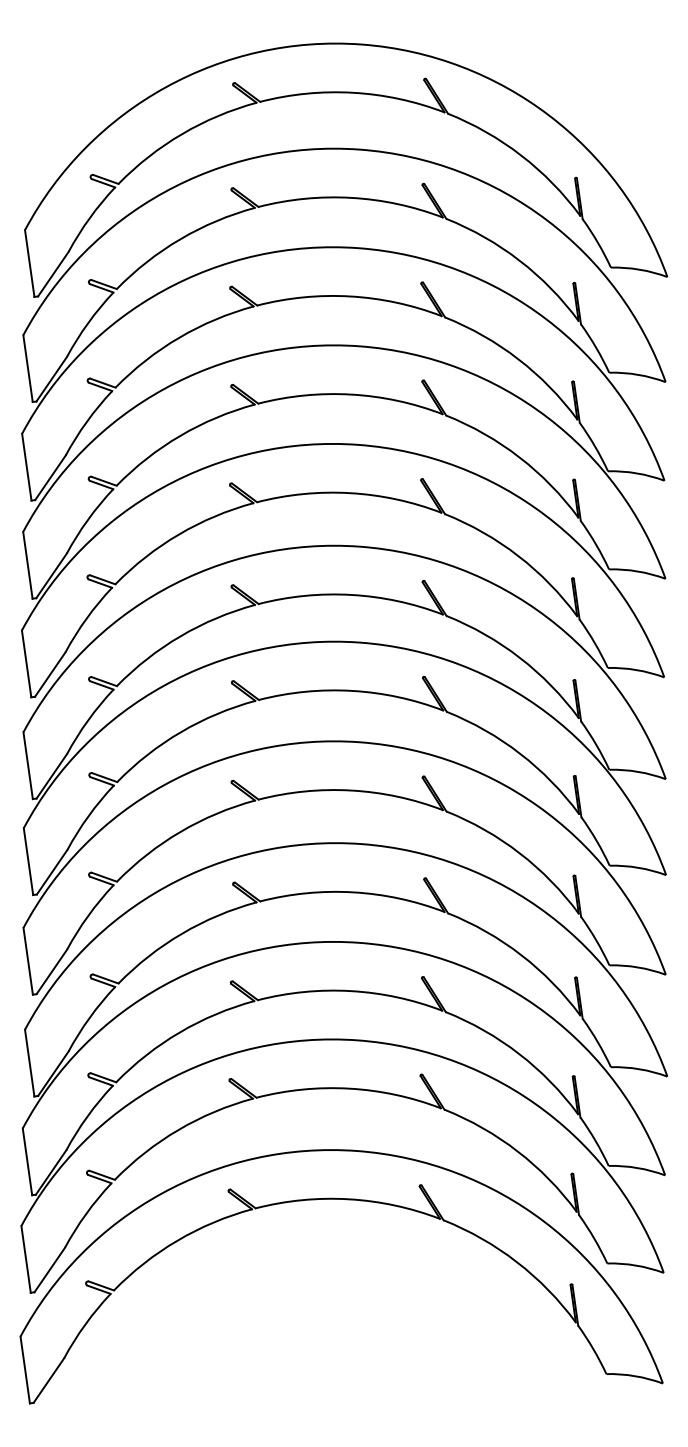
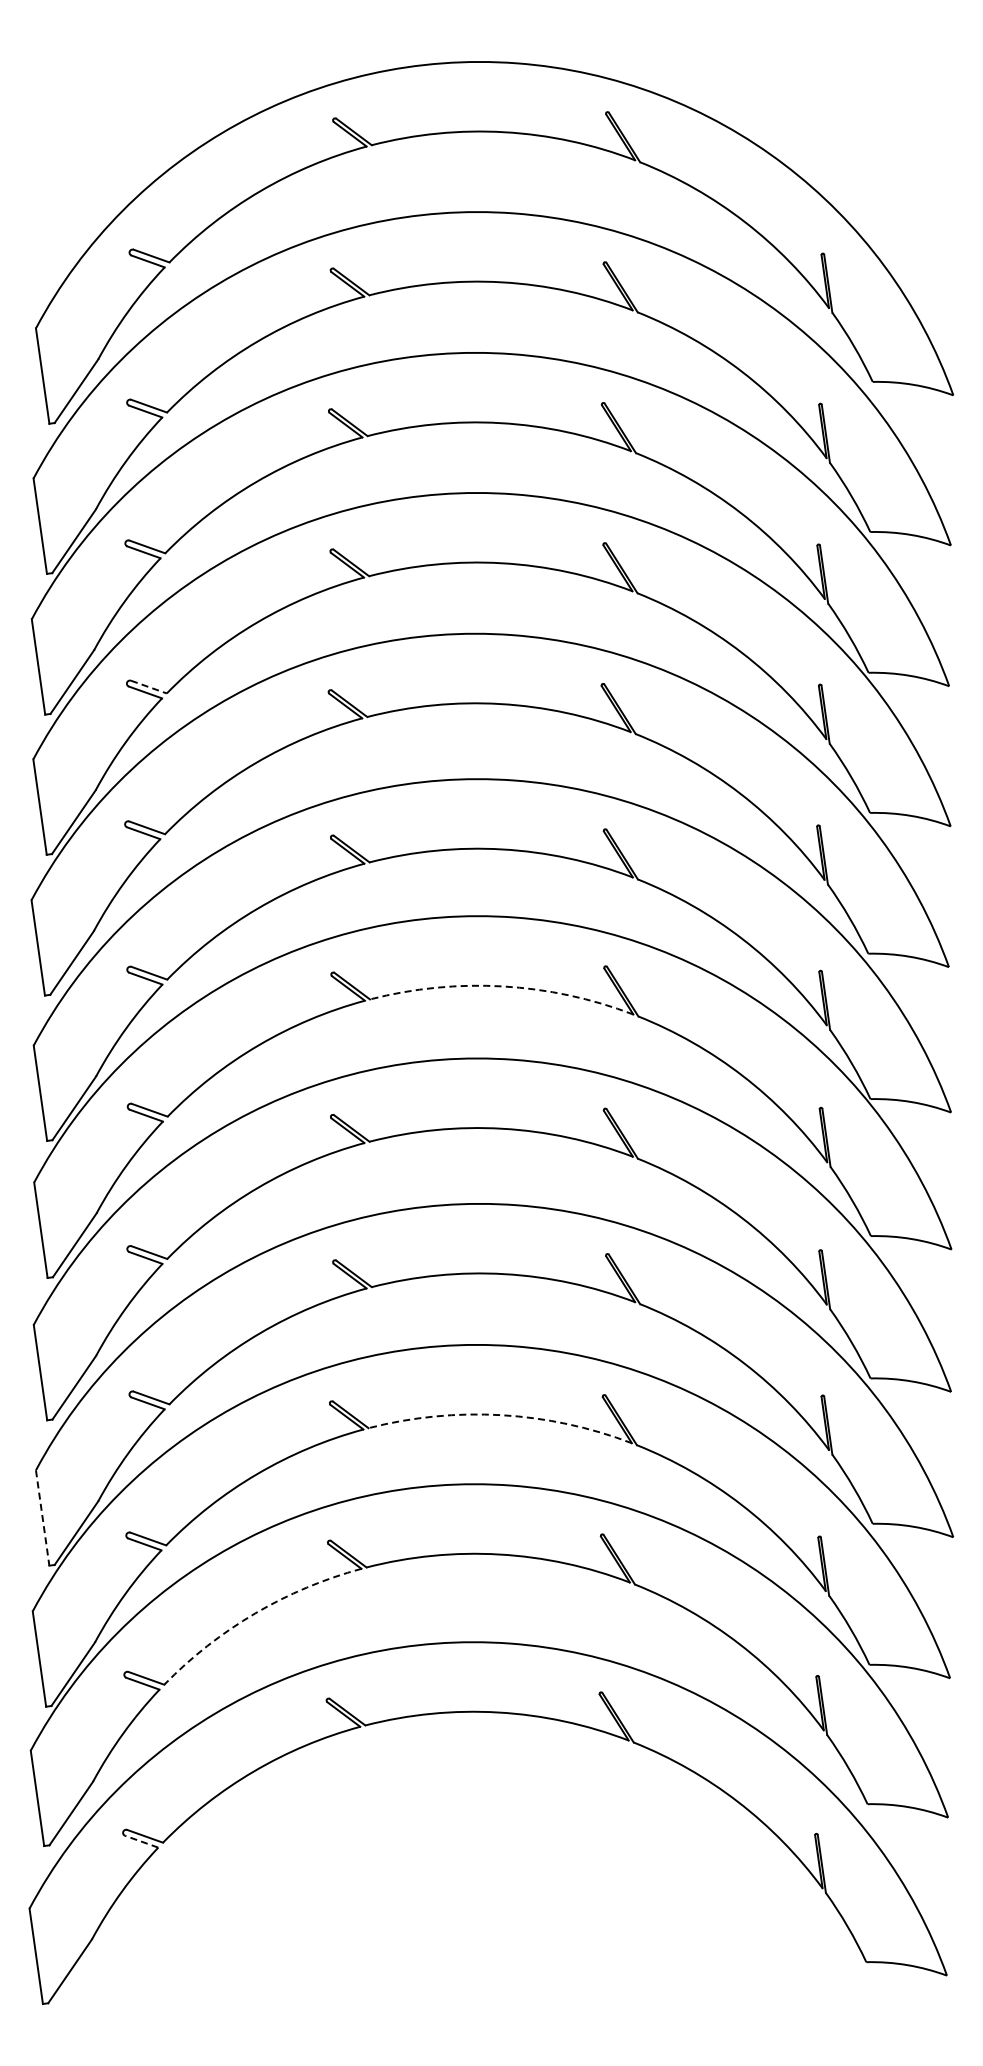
line: (103, 481) -> (148, 687), solid -> dashed
arc: (351, 690) -> (502, 986), solid -> dashed
arc: (351, 991) -> (501, 1415), solid -> dashed
line: (29, 1063) -> (42, 1518), solid -> dashed
arc: (178, 1129) -> (255, 1613), solid -> dashed
line: (98, 1289) -> (141, 1841), solid -> dashed

